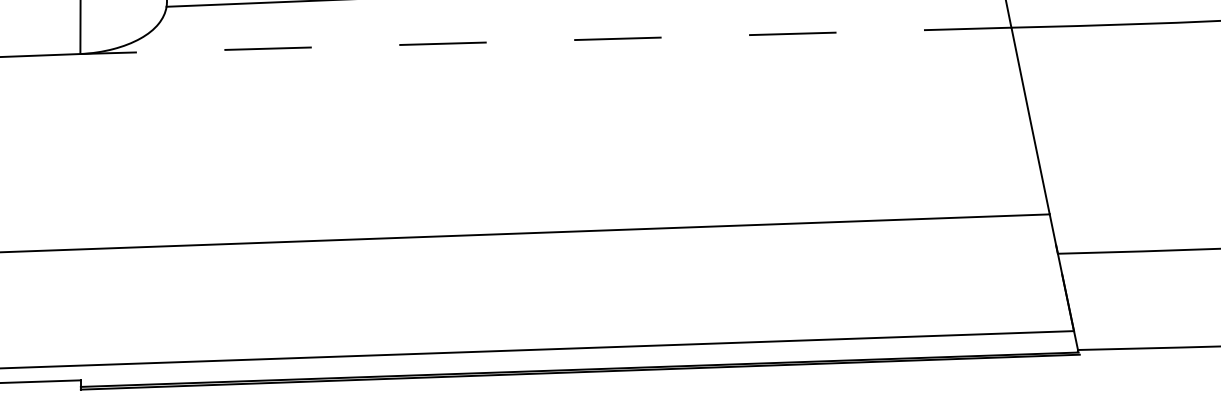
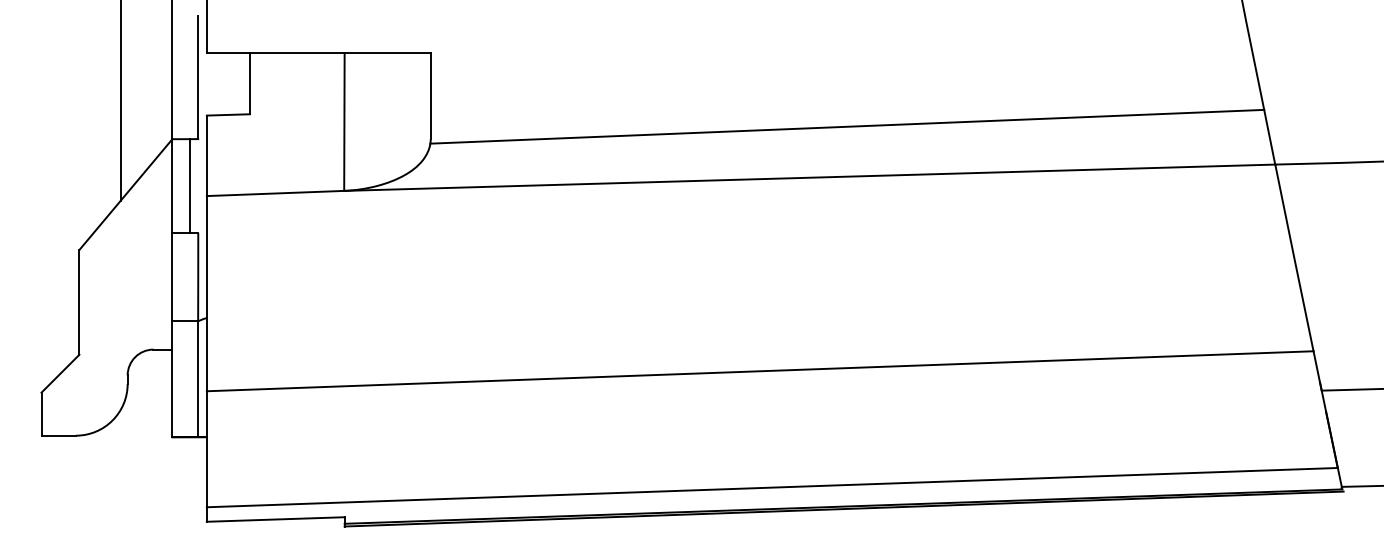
line: (545, 40) -> (809, 177), dashed -> solid

